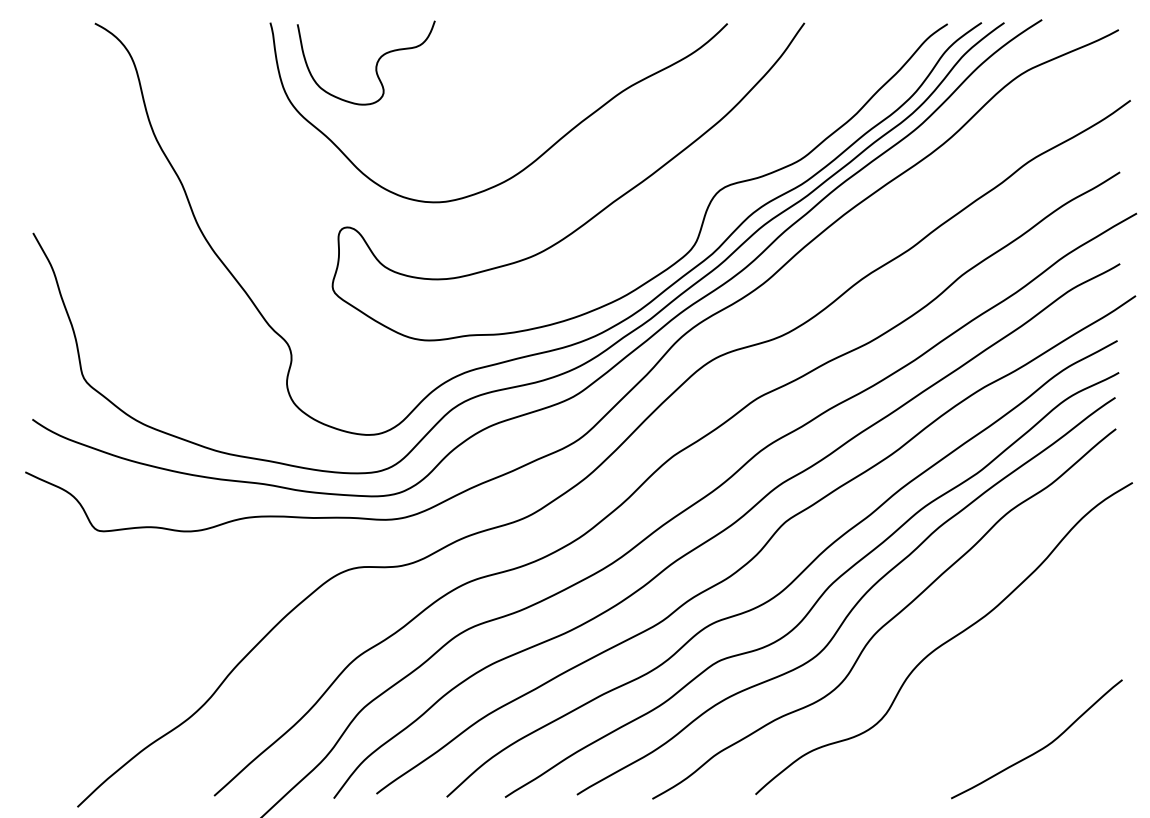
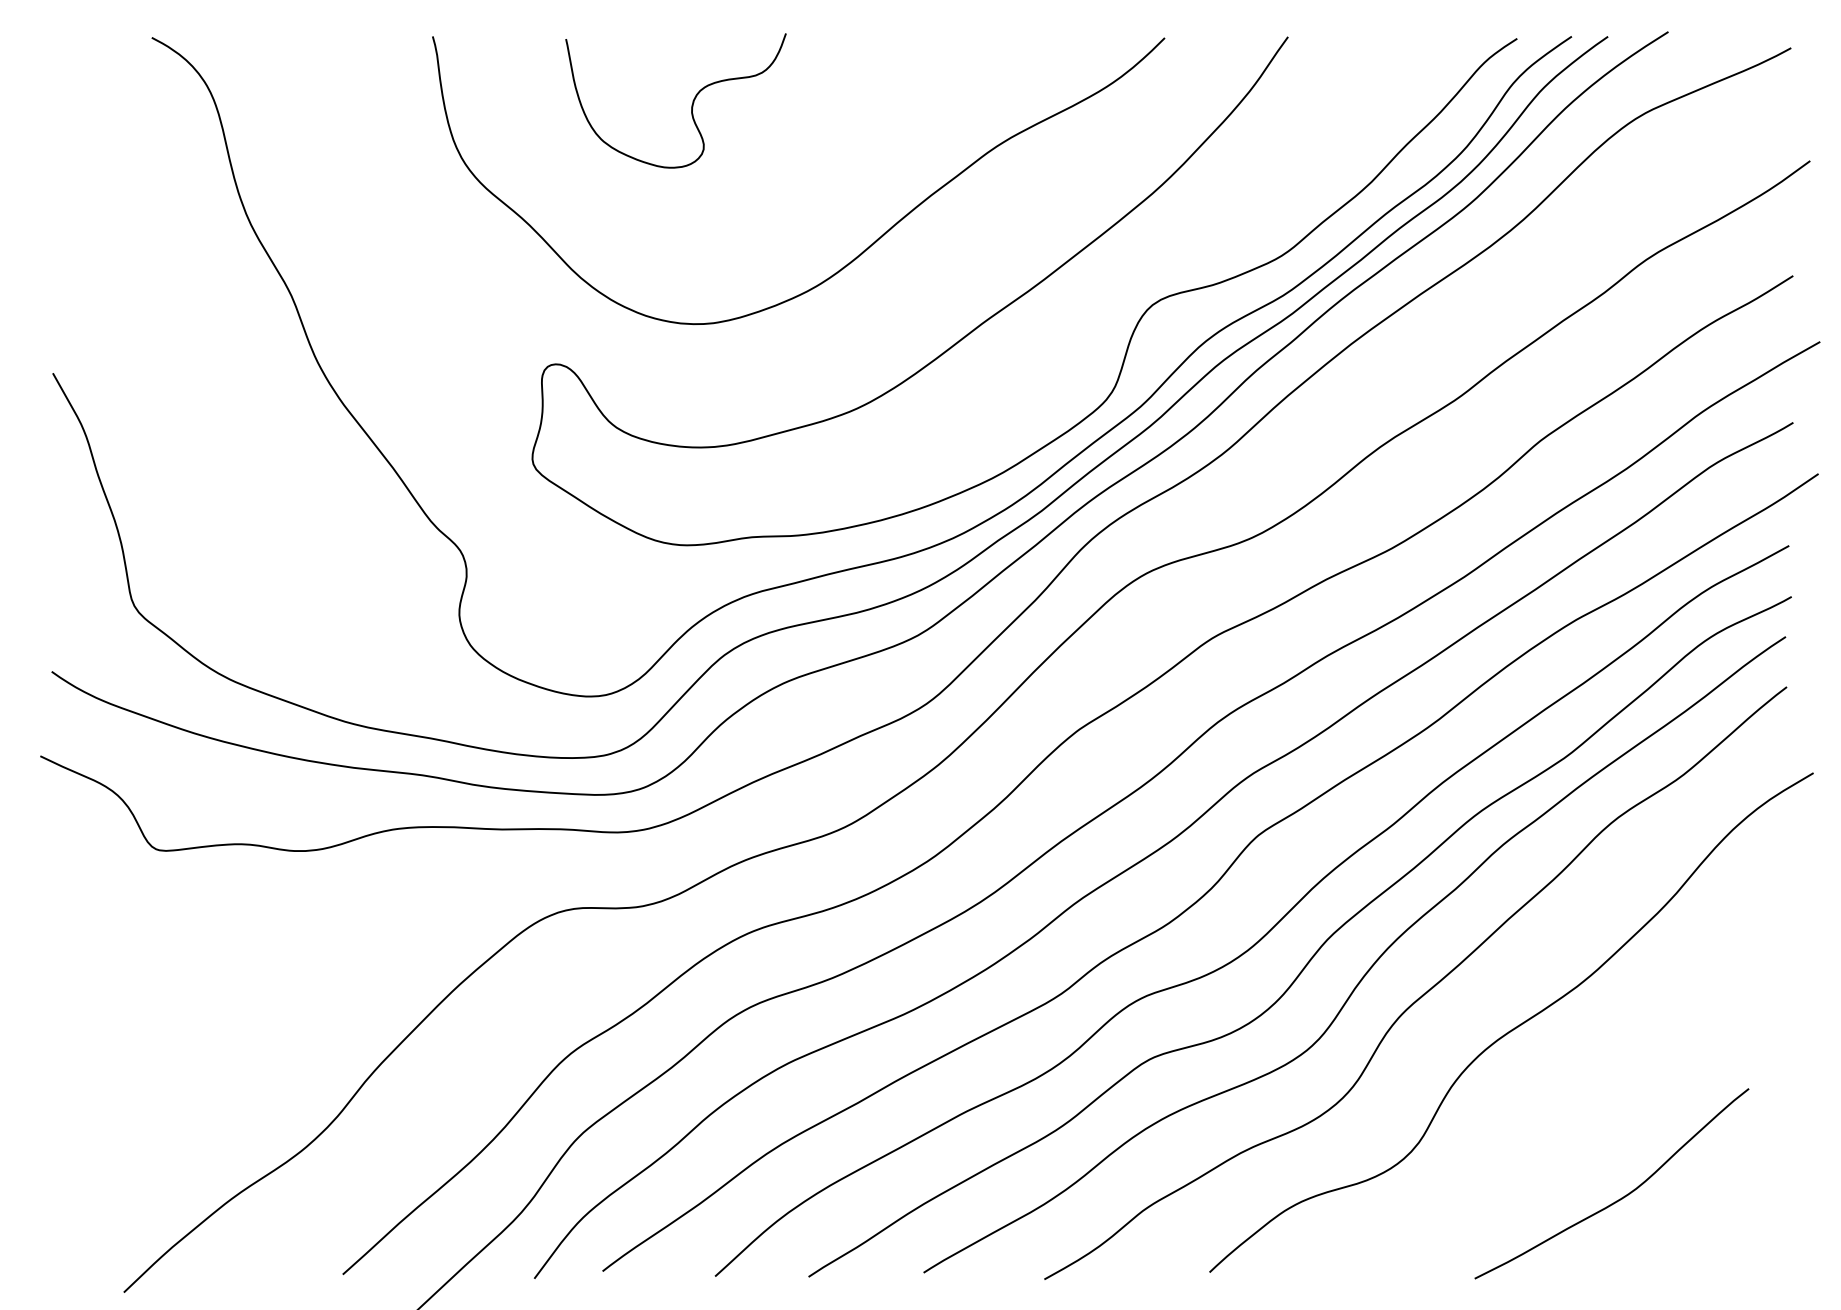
curve: (375, 65) -> (690, 105), moved
curve: (1042, 747) -> (1620, 1196), moved

